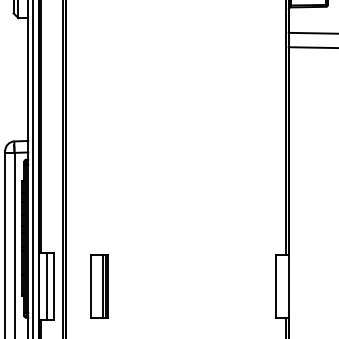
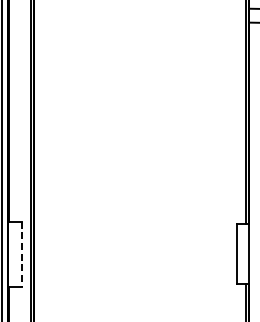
line: (47, 286) -> (15, 254), removed
line: (54, 286) -> (22, 254), solid -> dashed
part: (99, 286) -> (66, 254), removed

